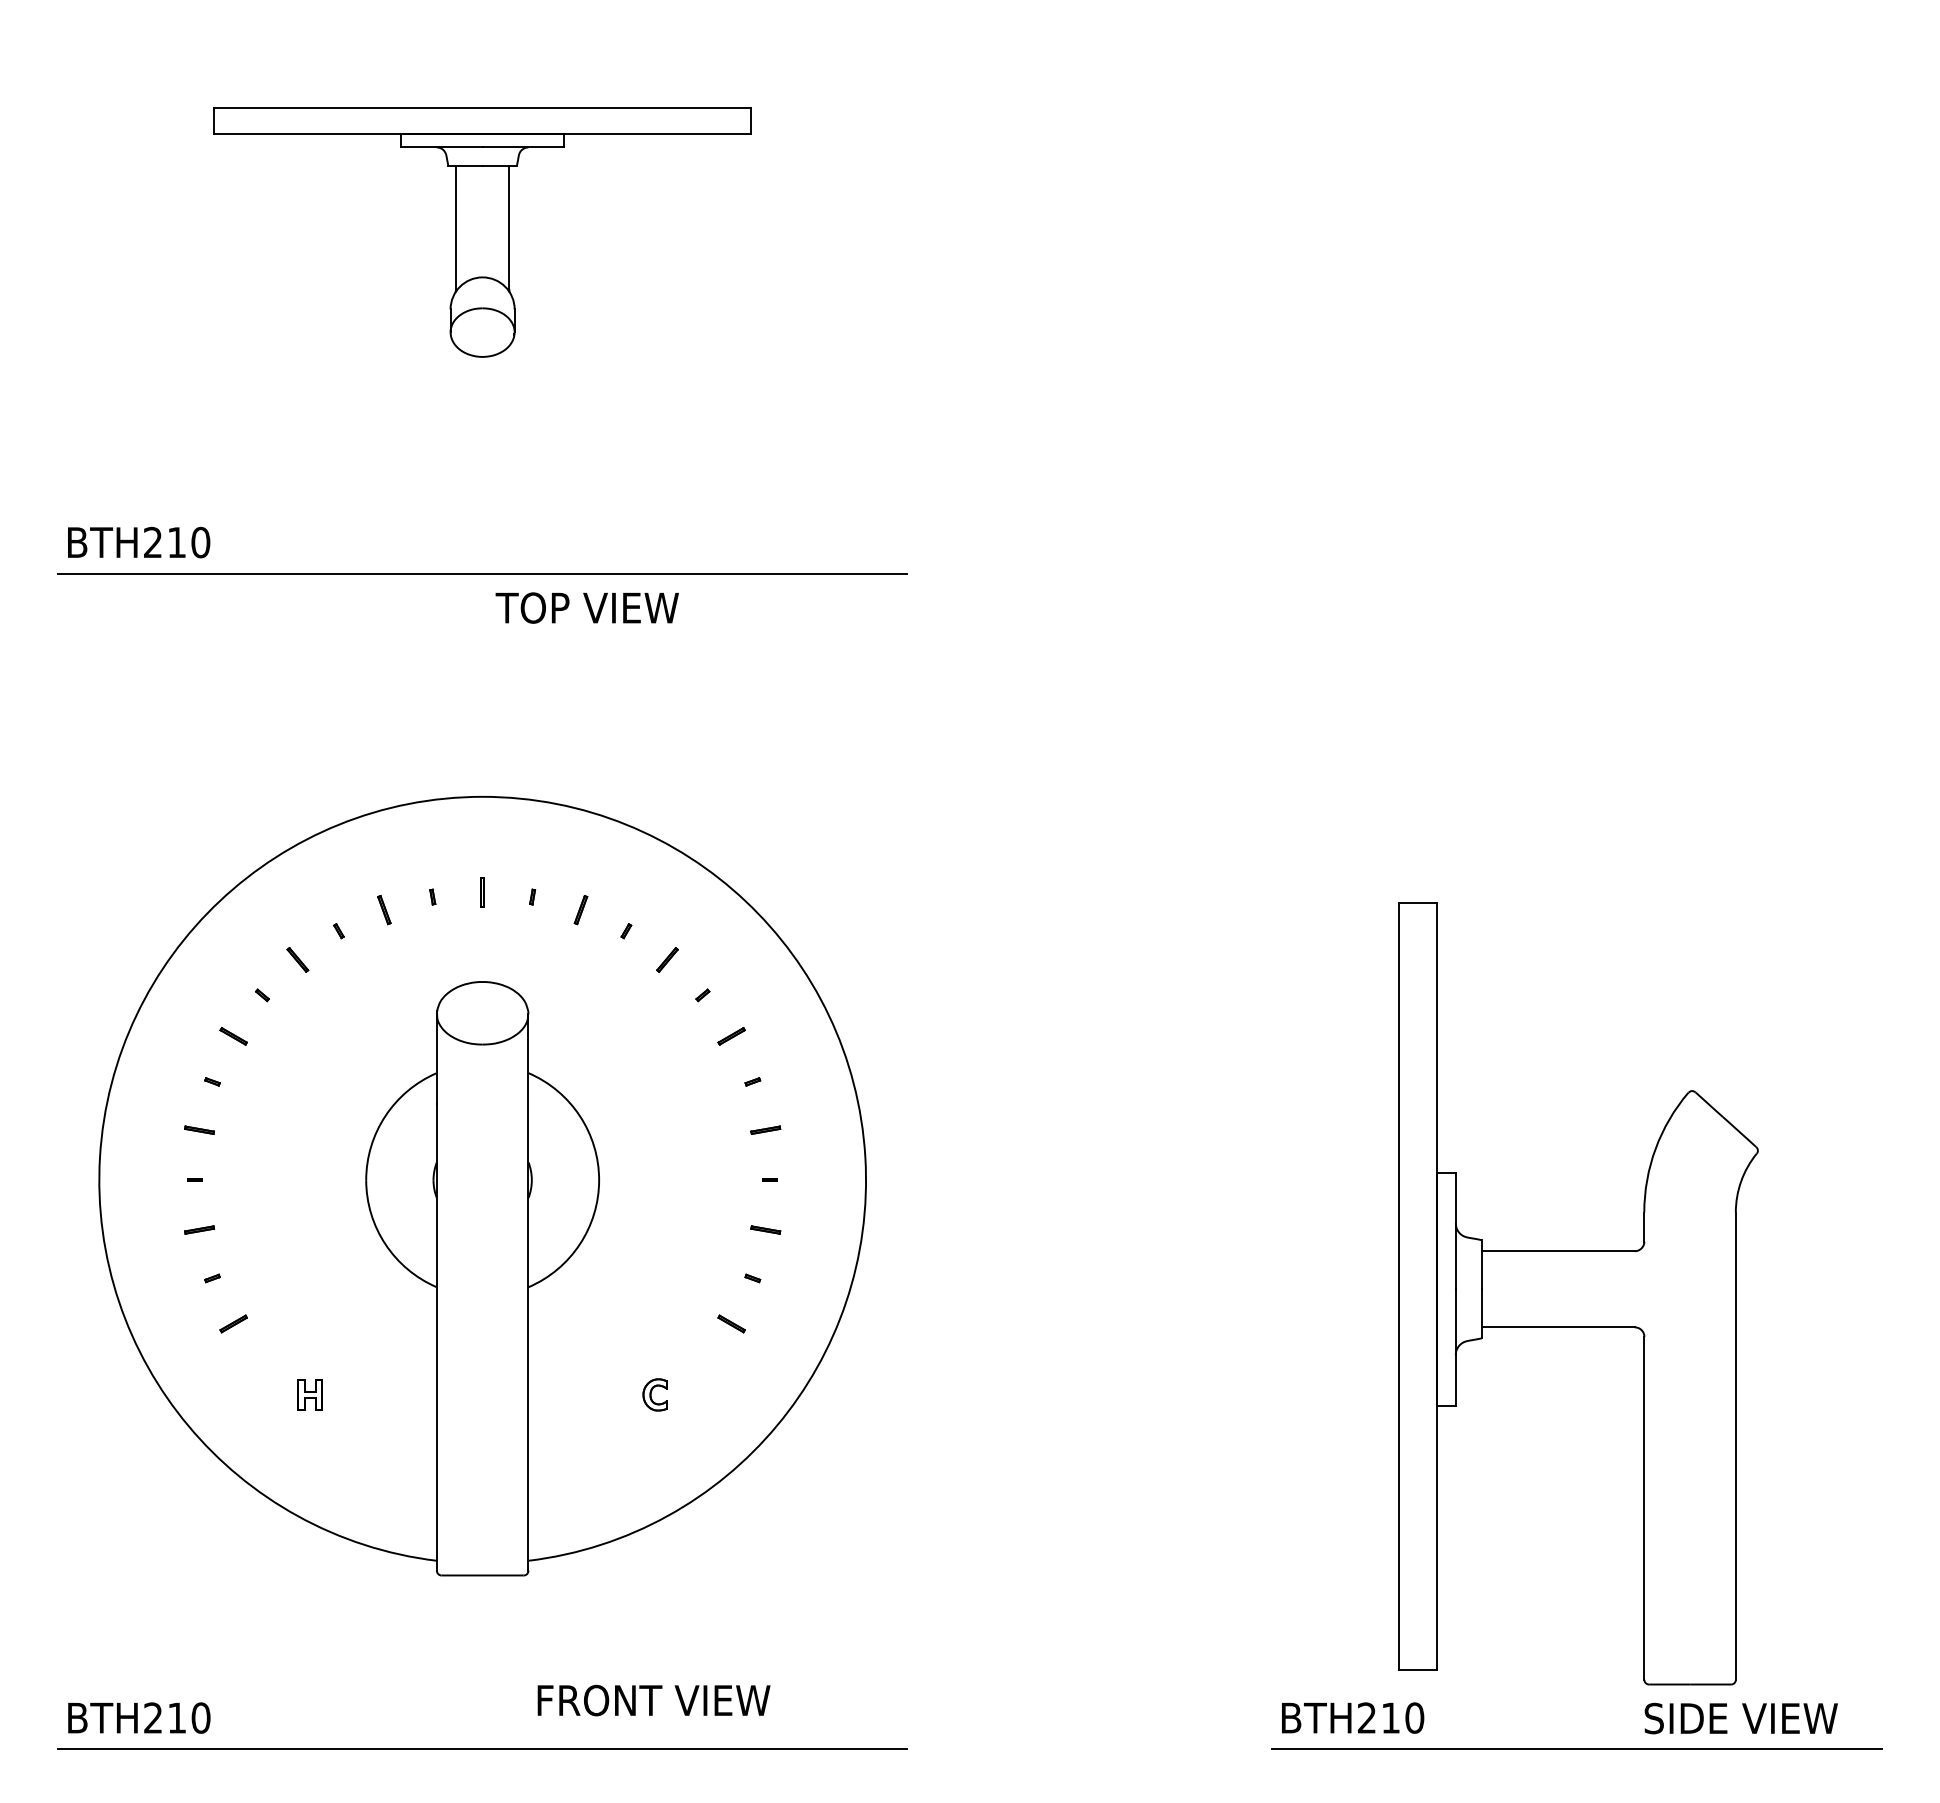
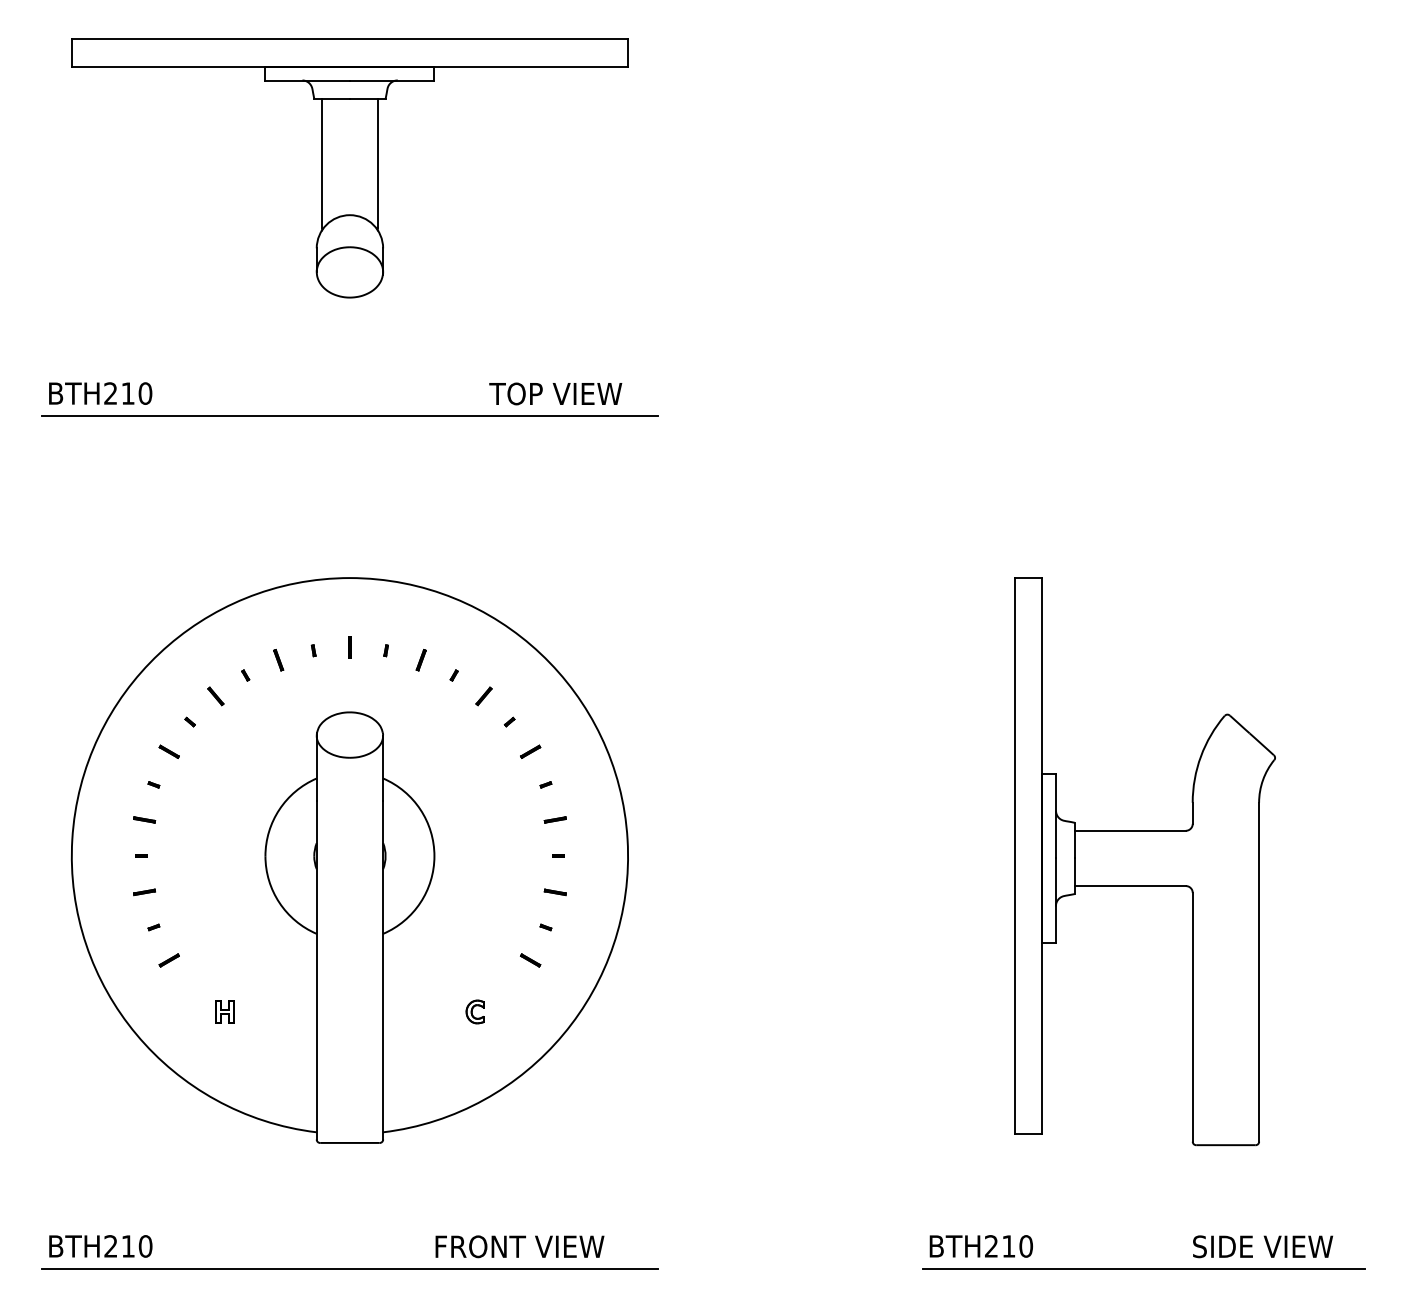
part: (482, 232) -> (349, 168), size x1.43
text: (586, 607) -> (555, 393), moved
part: (1578, 1293) -> (1144, 861), moved
text: (653, 1700) -> (519, 1246), moved

